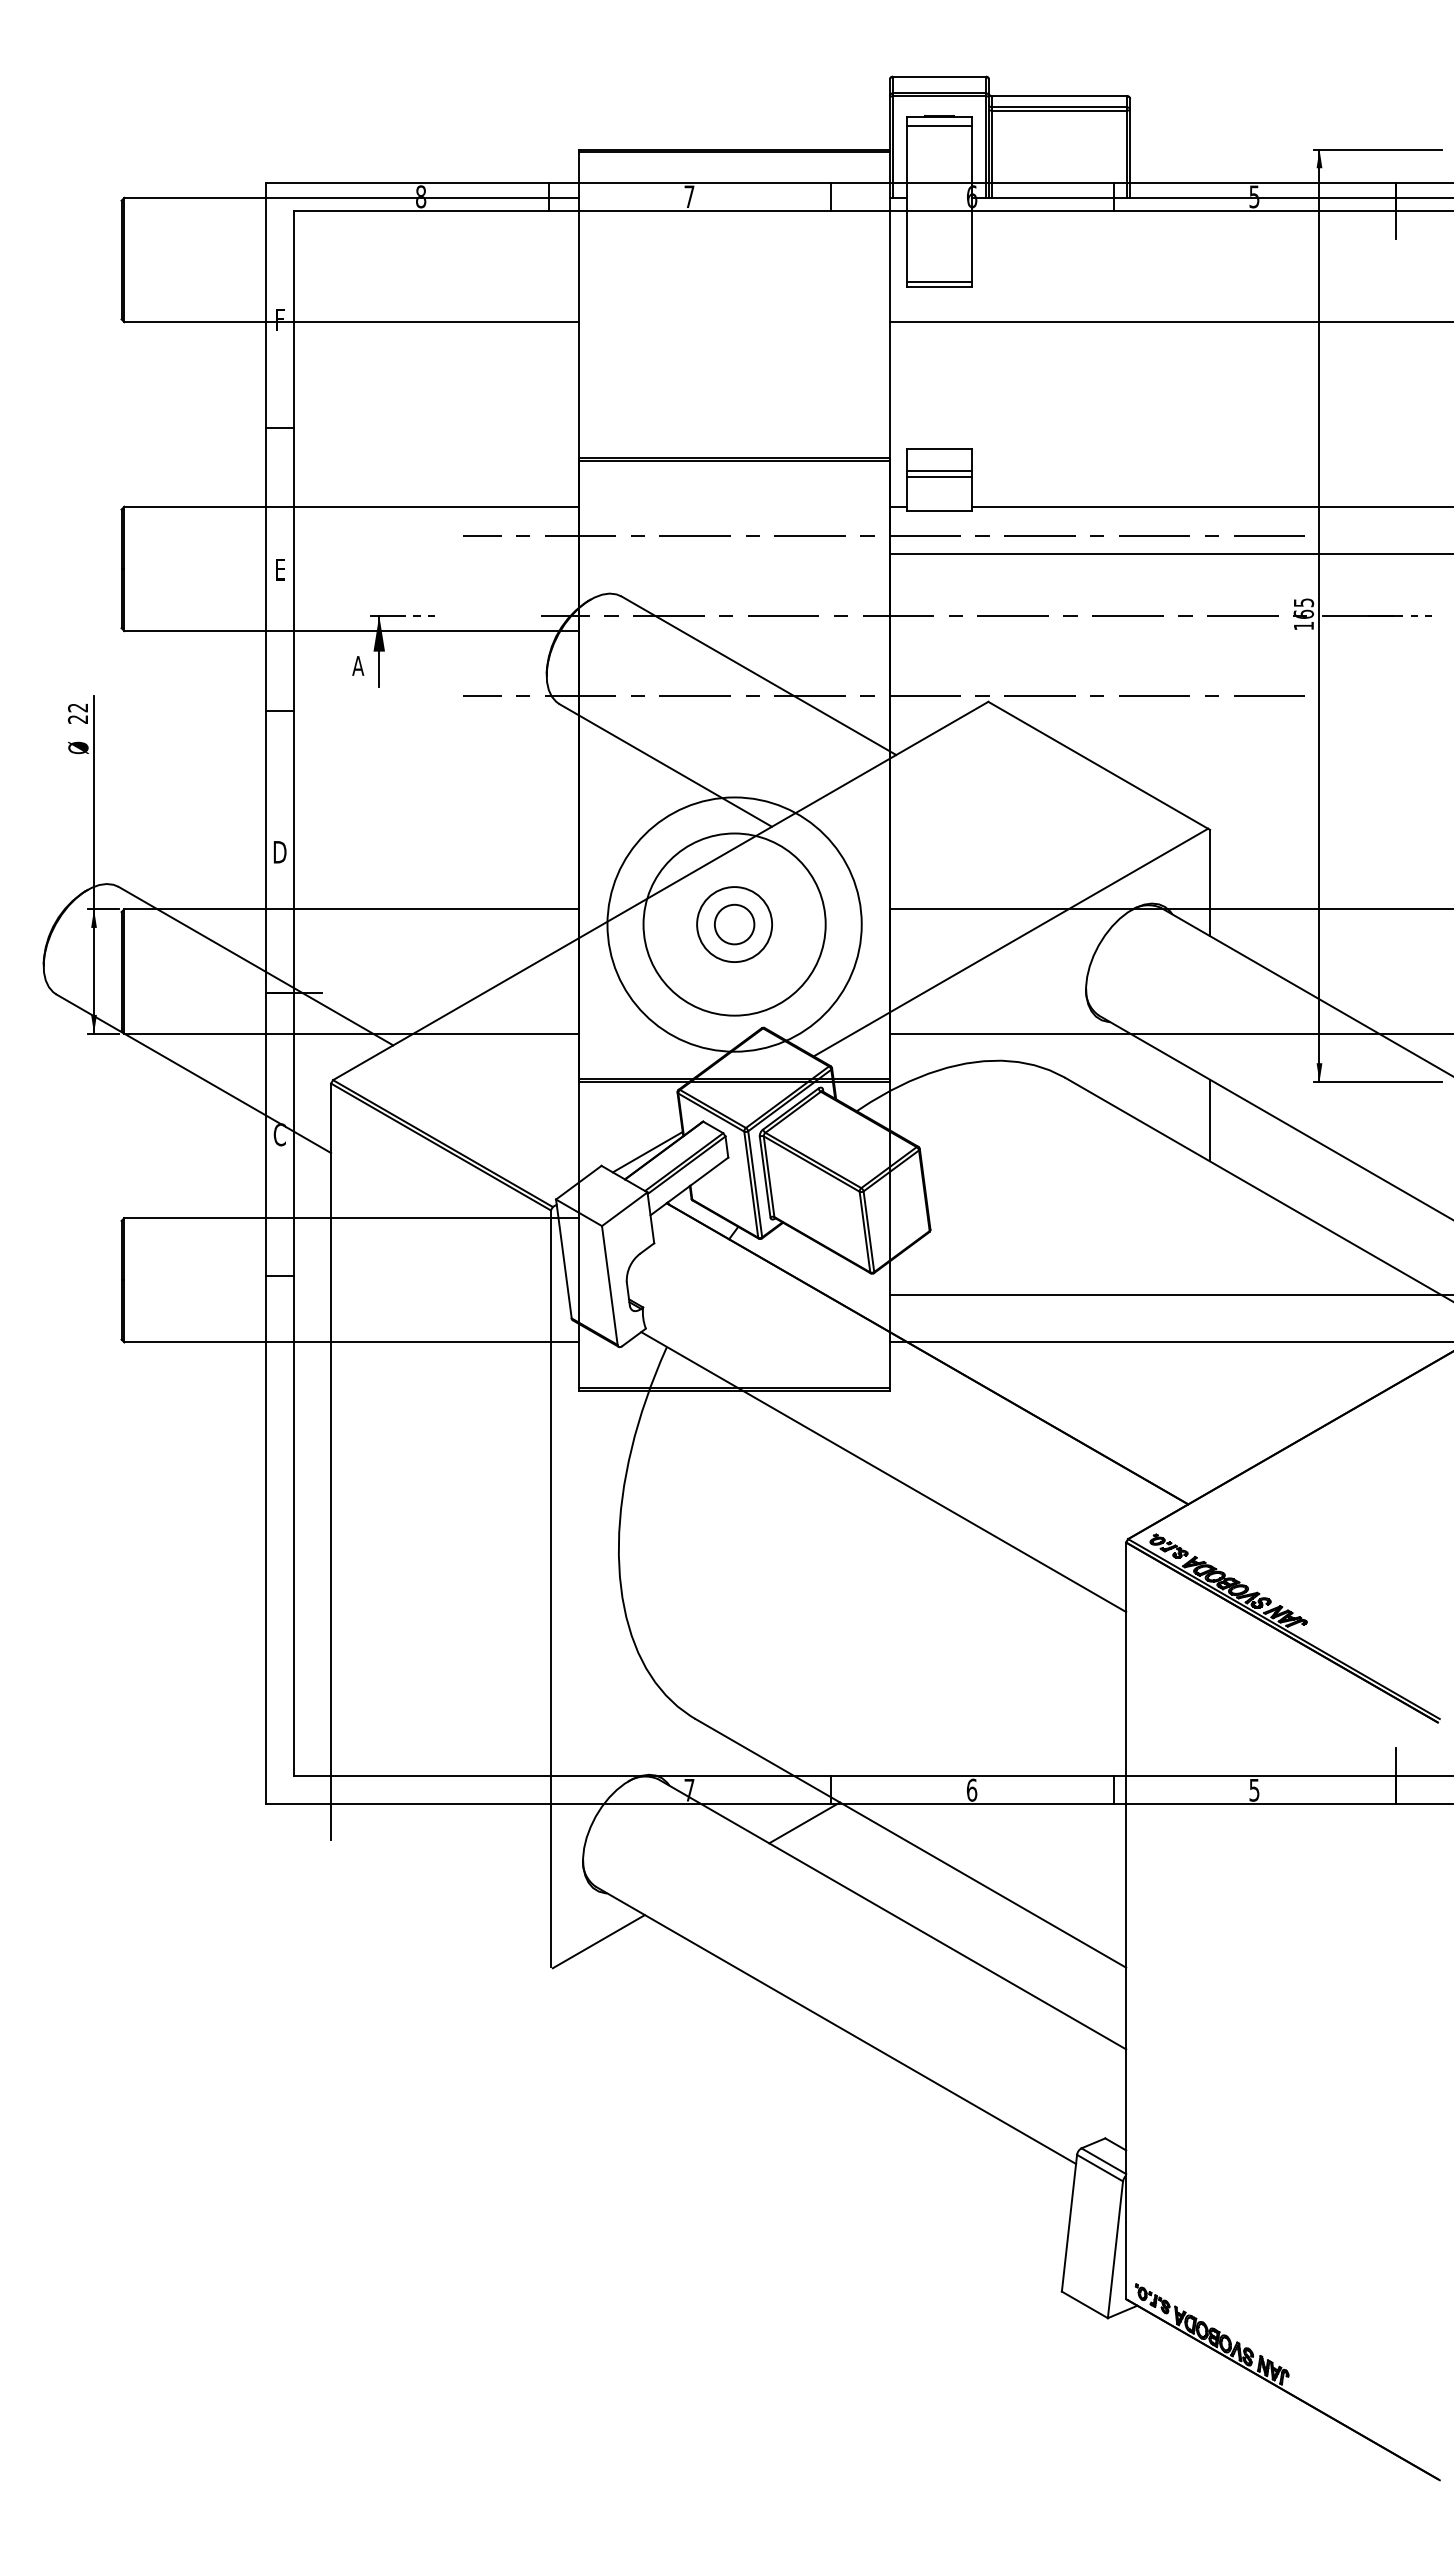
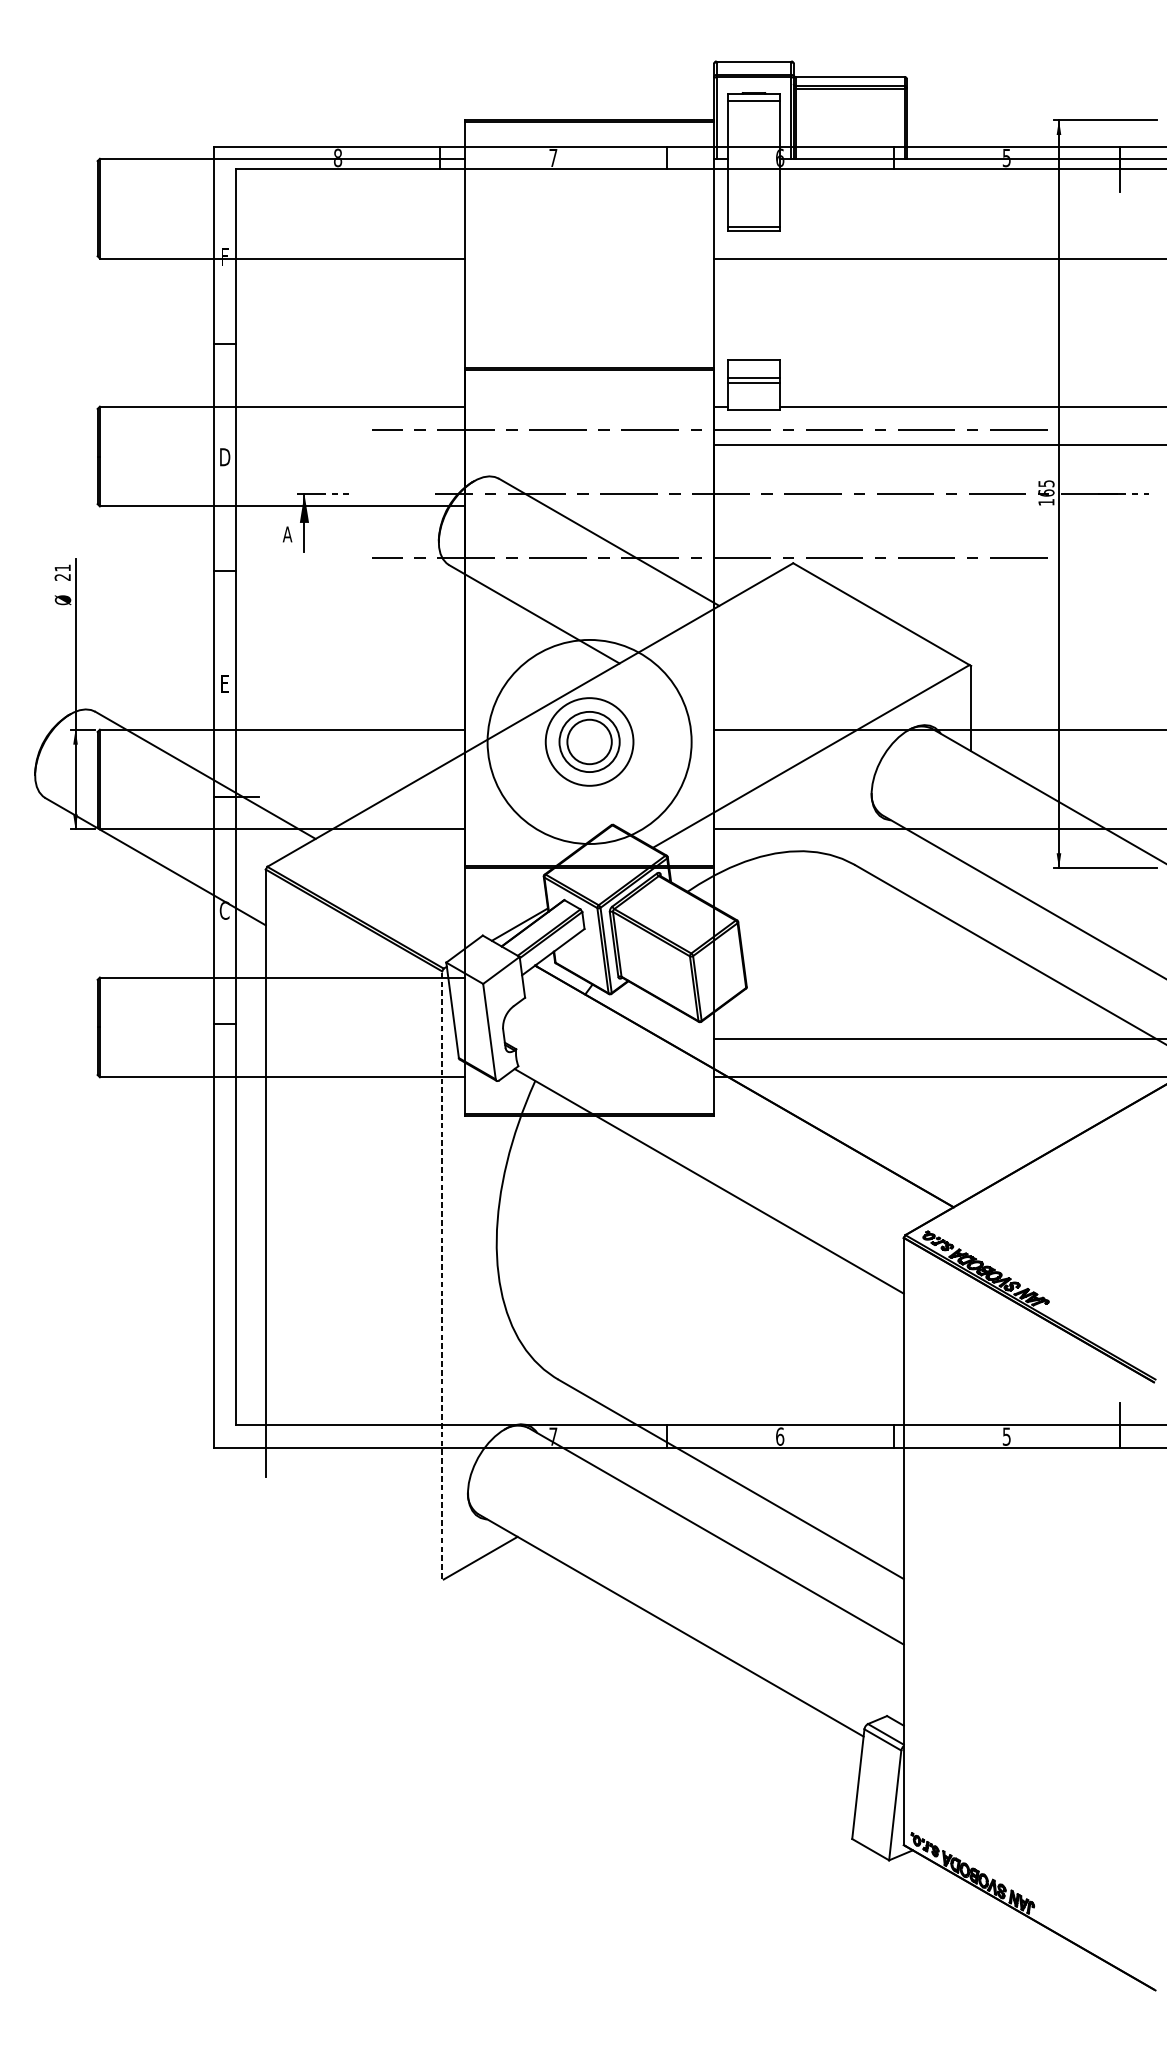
text: (280, 569) -> (225, 457), E -> D
text: (77, 707) -> (62, 567), 22 -> 21
text: (279, 852) -> (224, 684), D -> E
circle: (734, 924) -> (589, 741), size x0.6
circle: (734, 924) -> (589, 741), size x1.4
line: (1210, 1120) -> (971, 899), removed
line: (550, 1588) -> (441, 1274), solid -> dashed
line: (804, 1822) -> (645, 1462), removed

